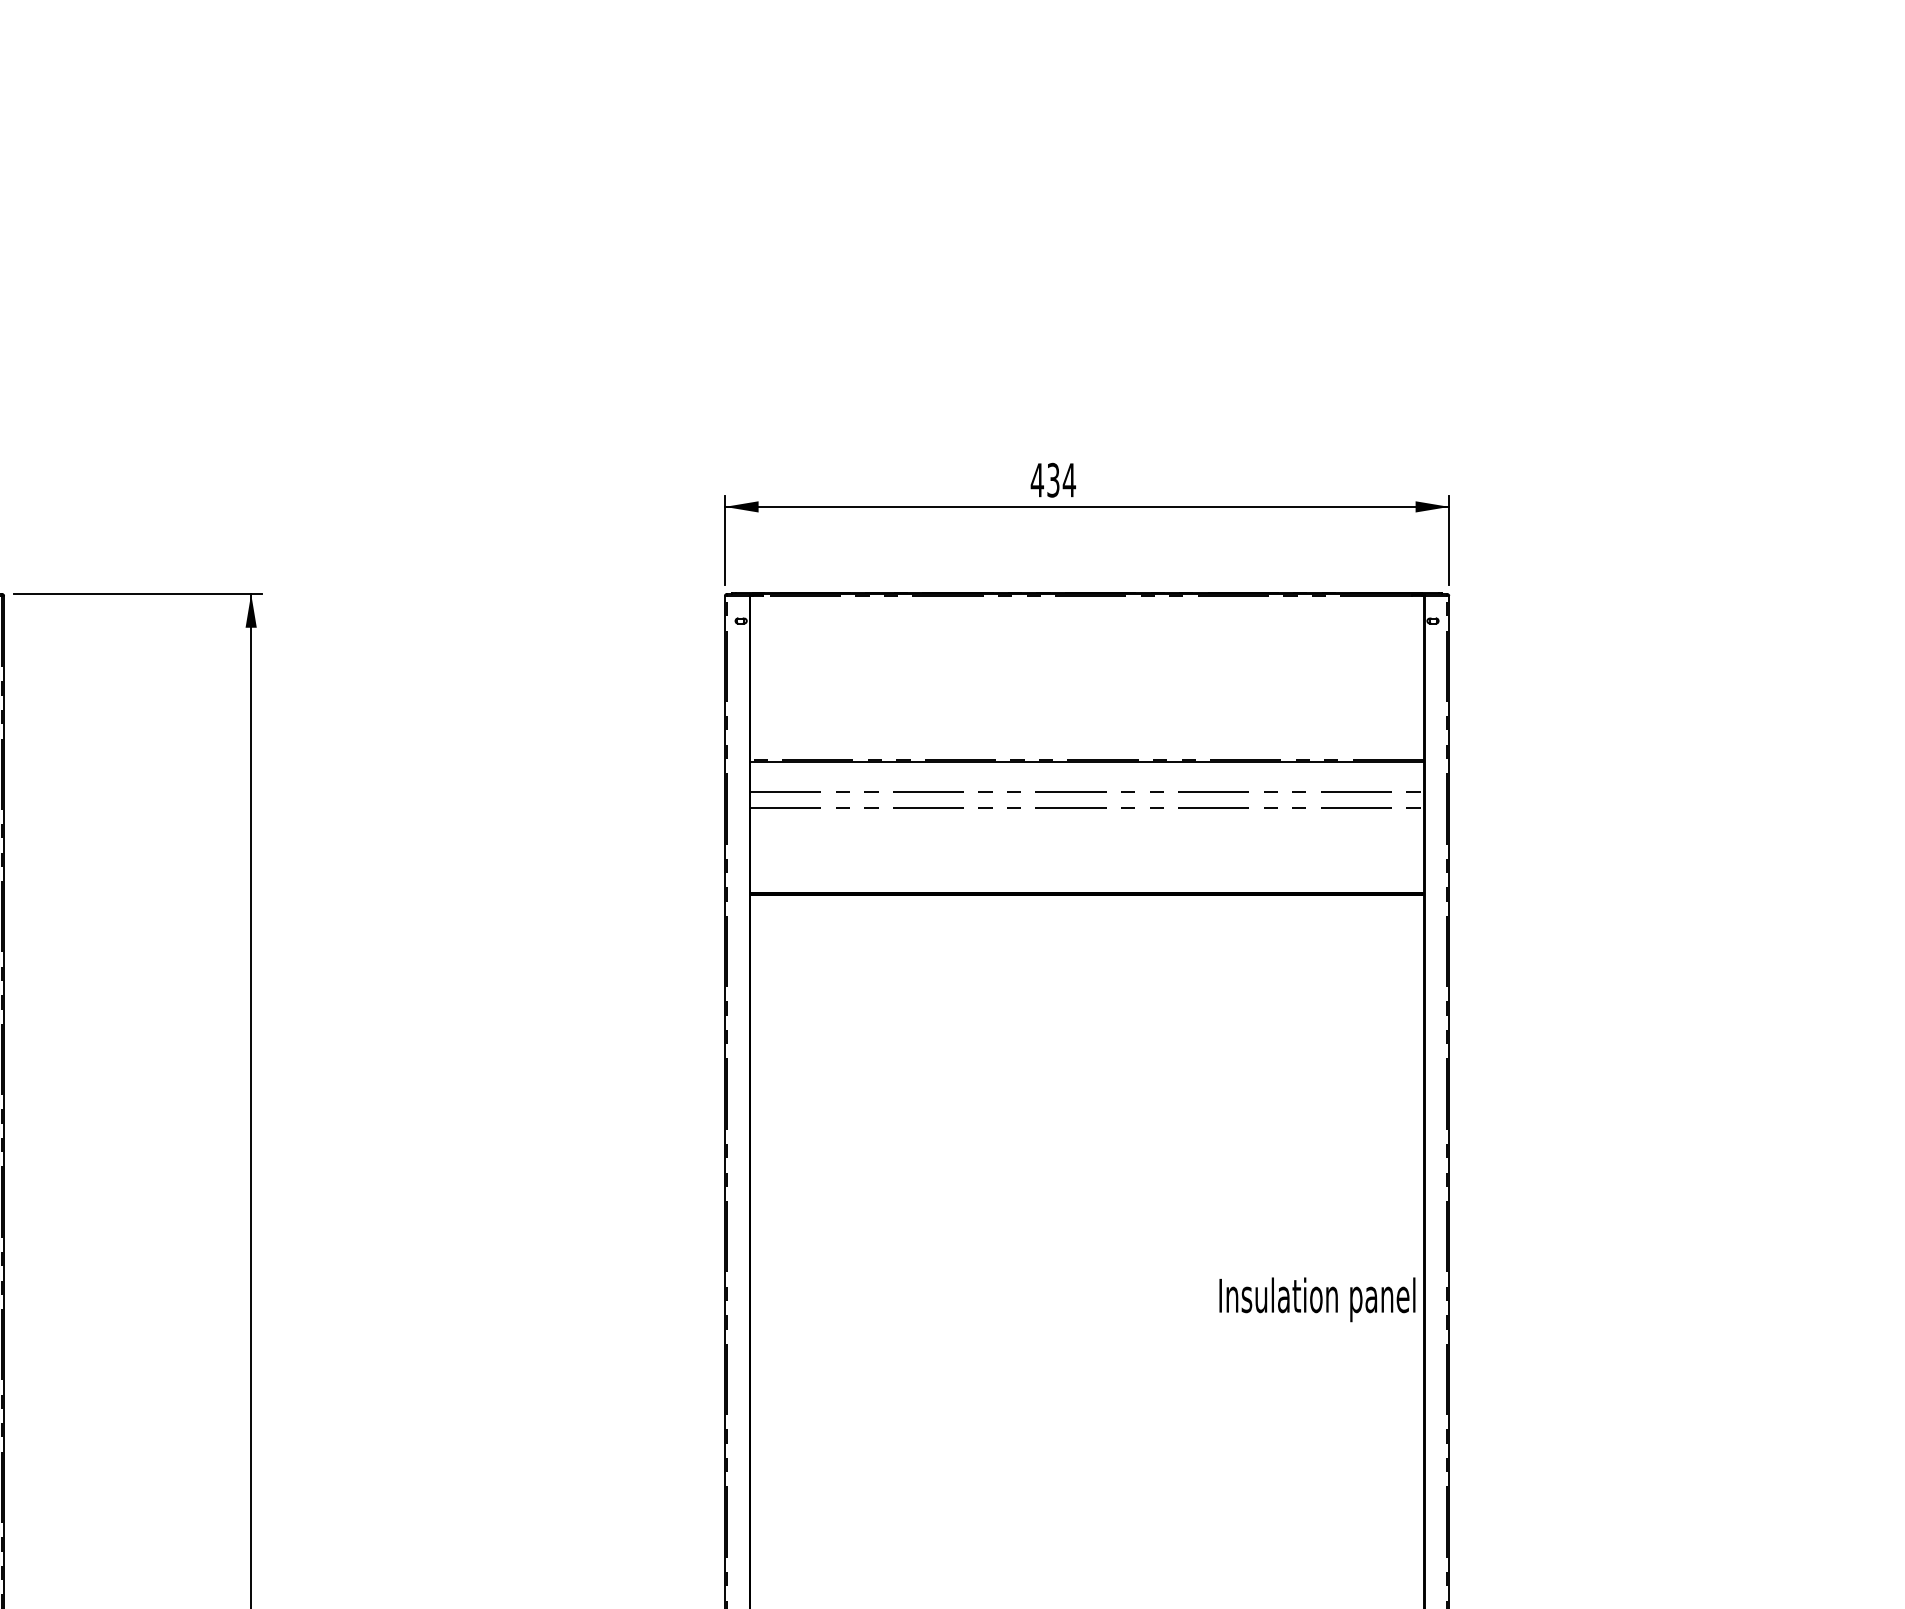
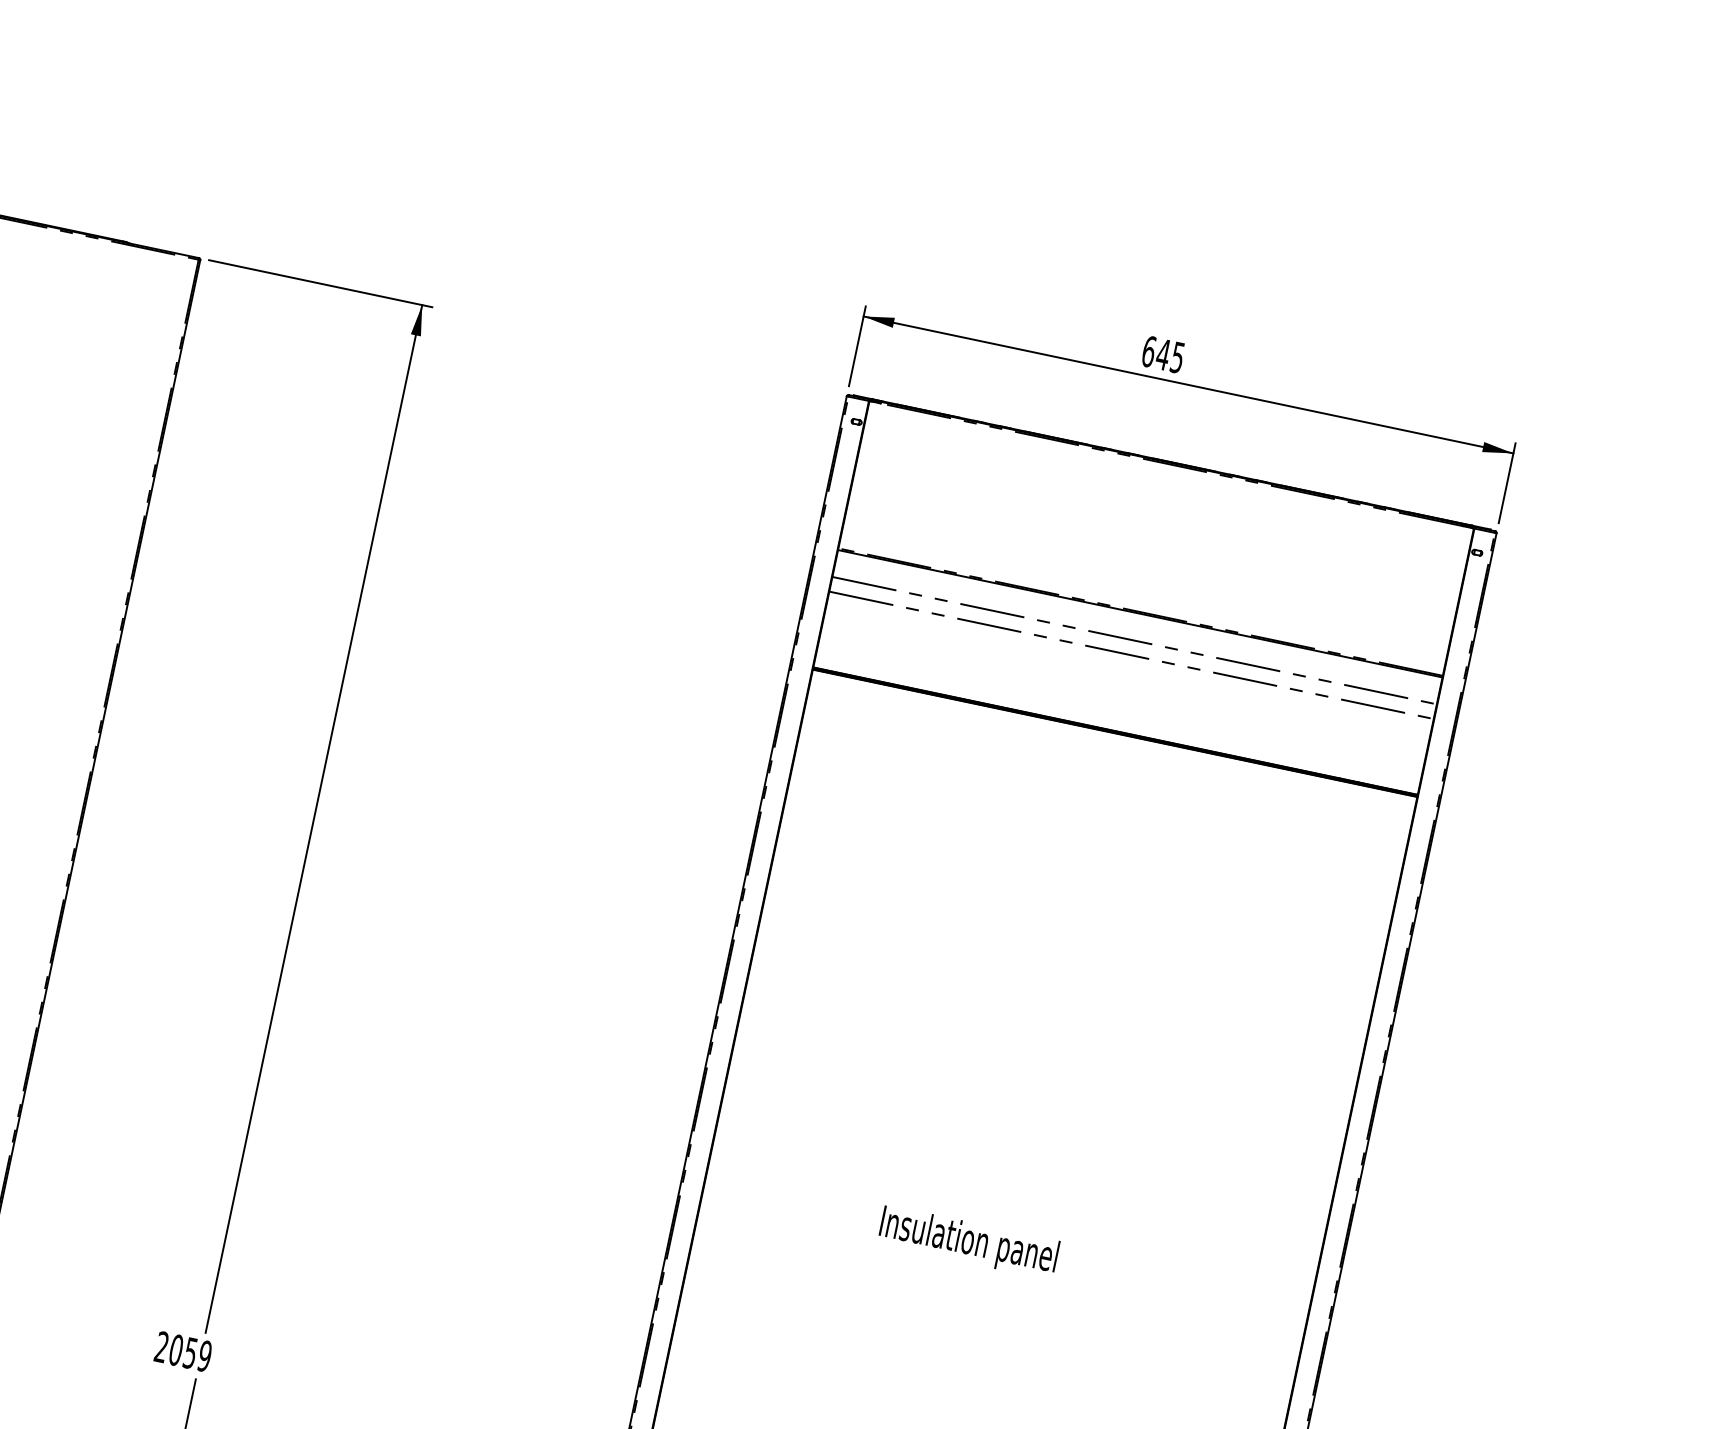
text: (1053, 479) -> (1163, 354), 434 -> 645
text: (1317, 1299) -> (968, 1242), moved

